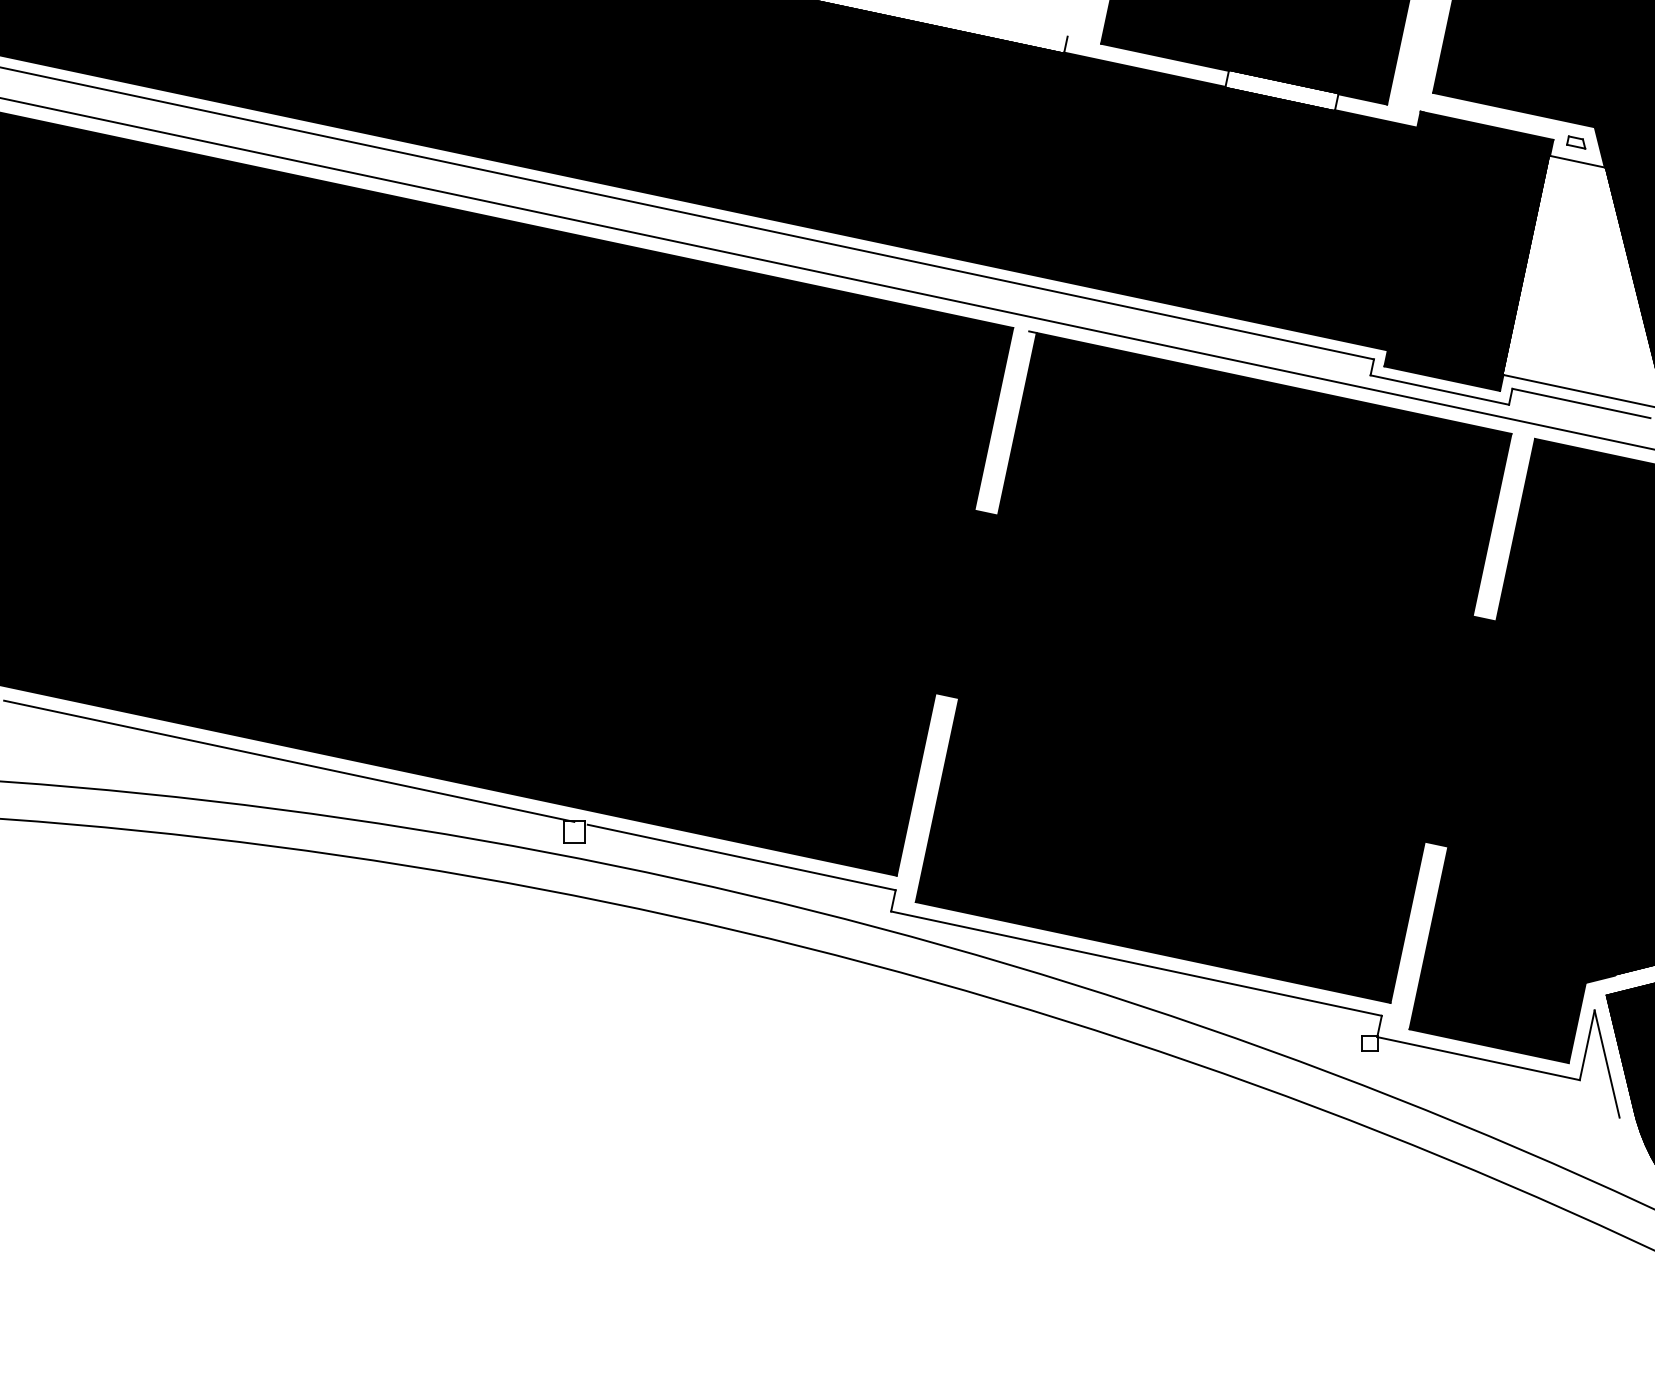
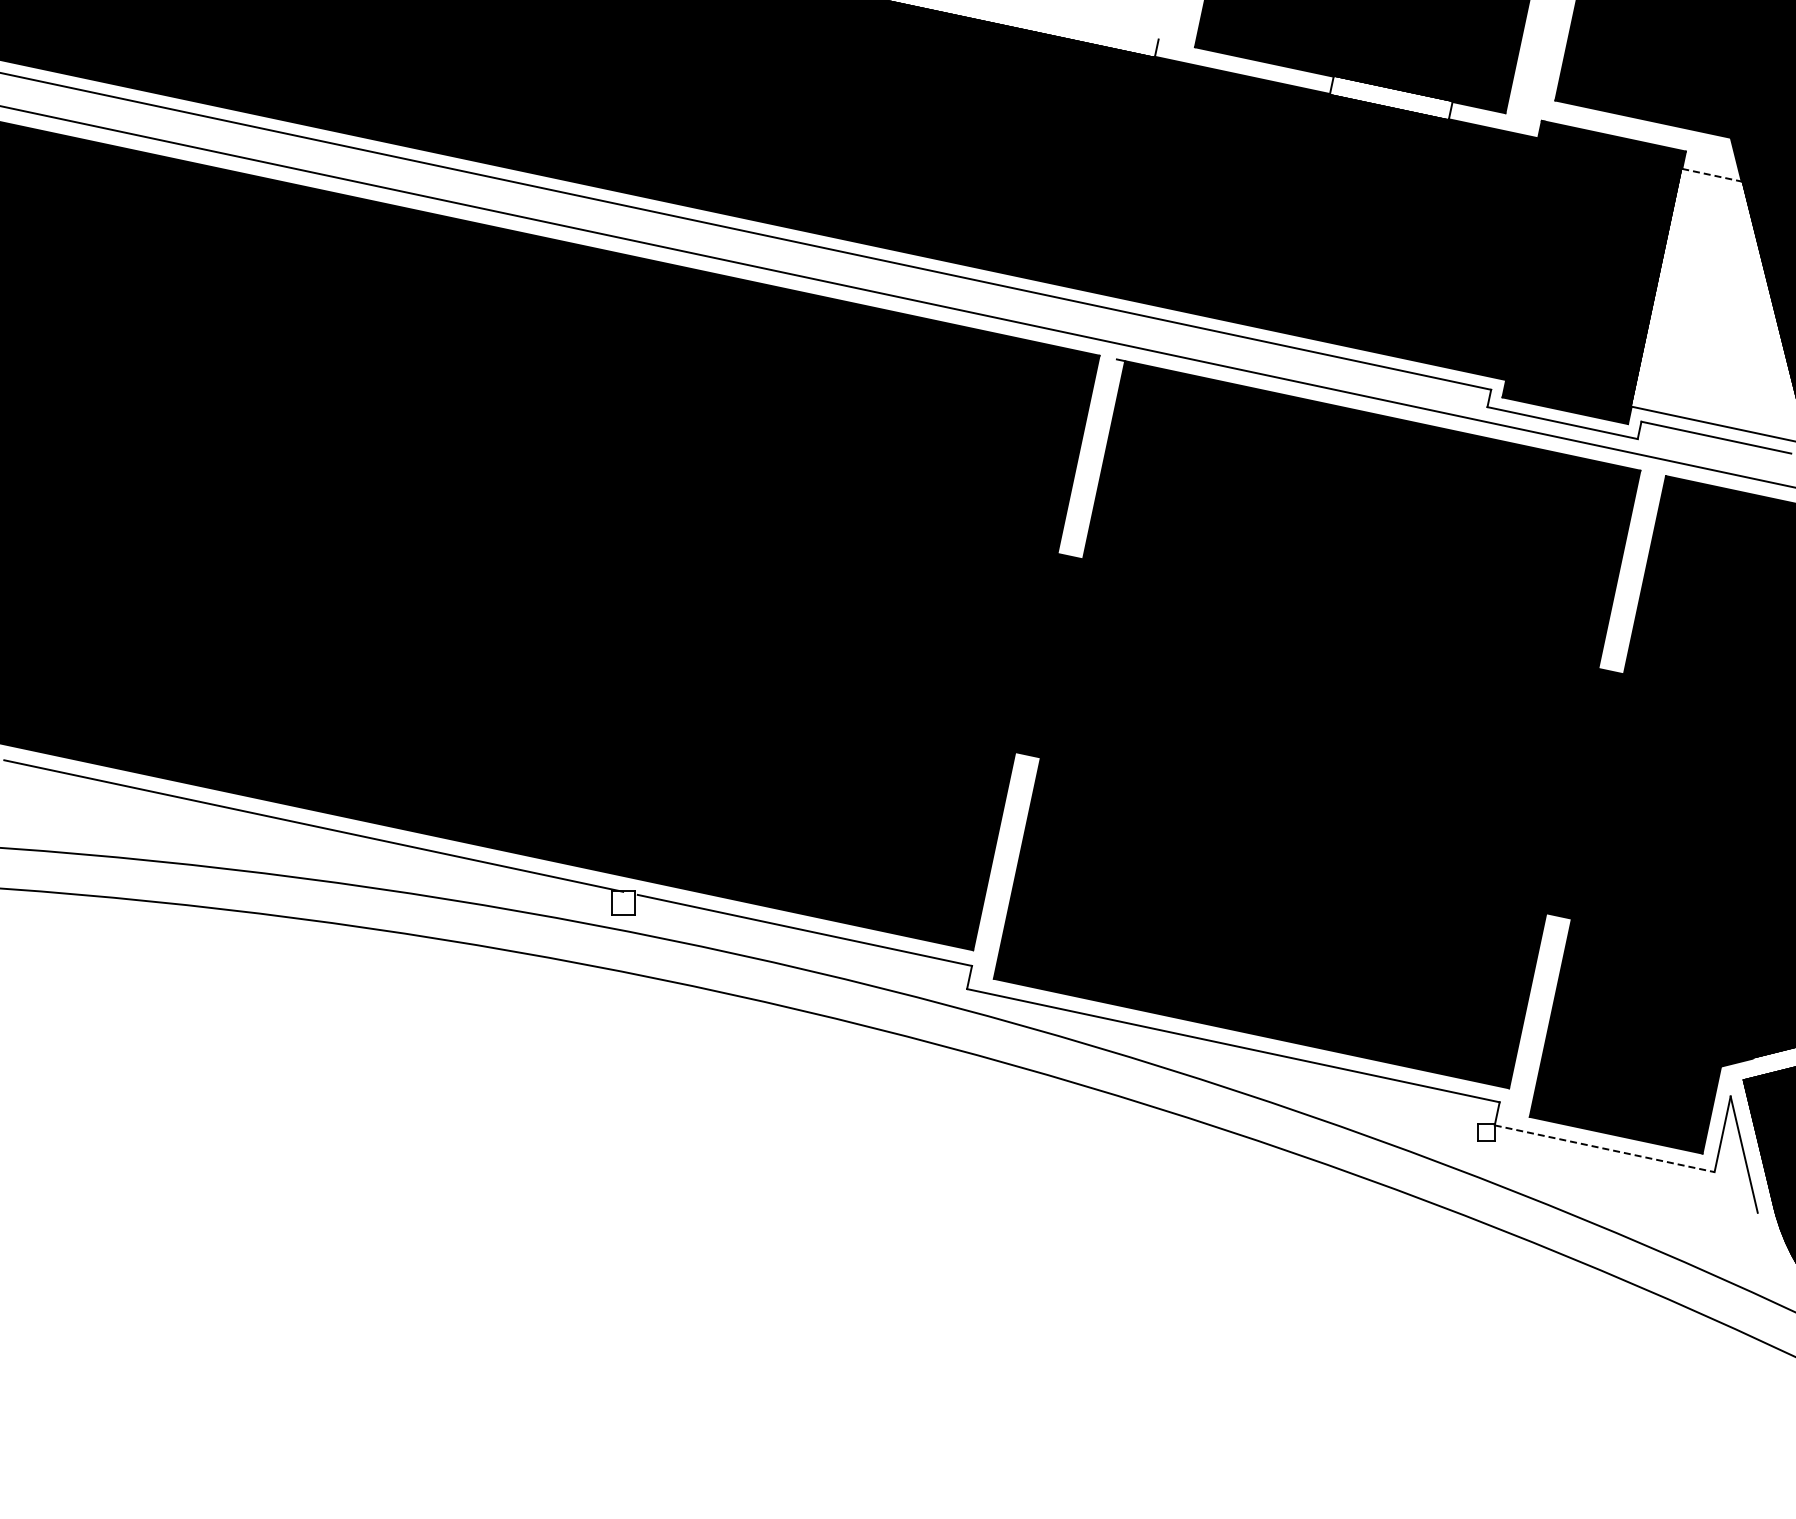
part: (1576, 142) -> (1710, 154), removed
line: (1577, 161) -> (1712, 175), solid -> dashed
line: (1479, 1058) -> (1605, 1148), solid -> dashed

